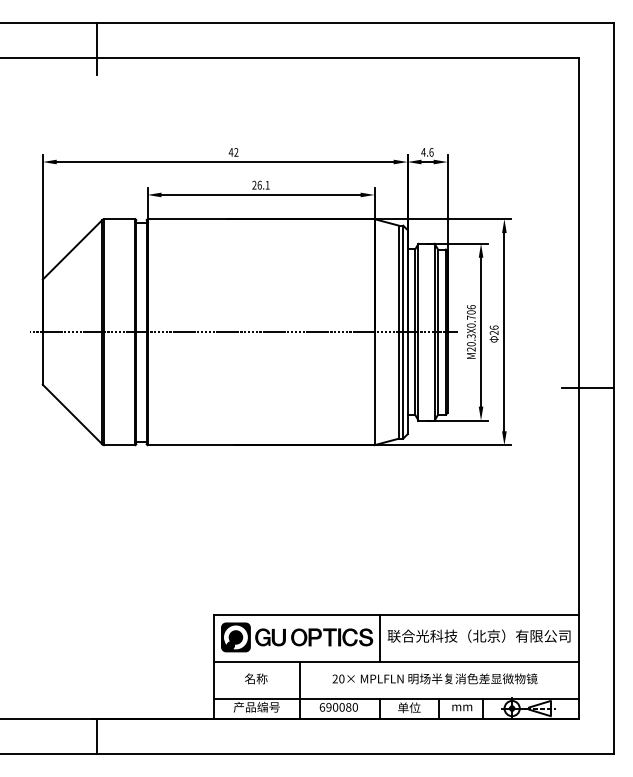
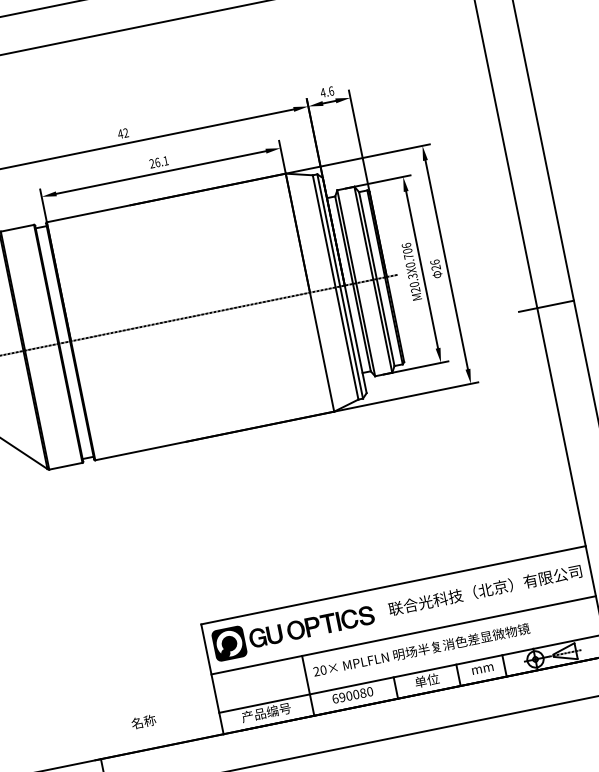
line: (379, 637) -> (380, 613), removed
text: (256, 678) -> (143, 721), moved
text: (434, 678) -> (420, 649), moved

